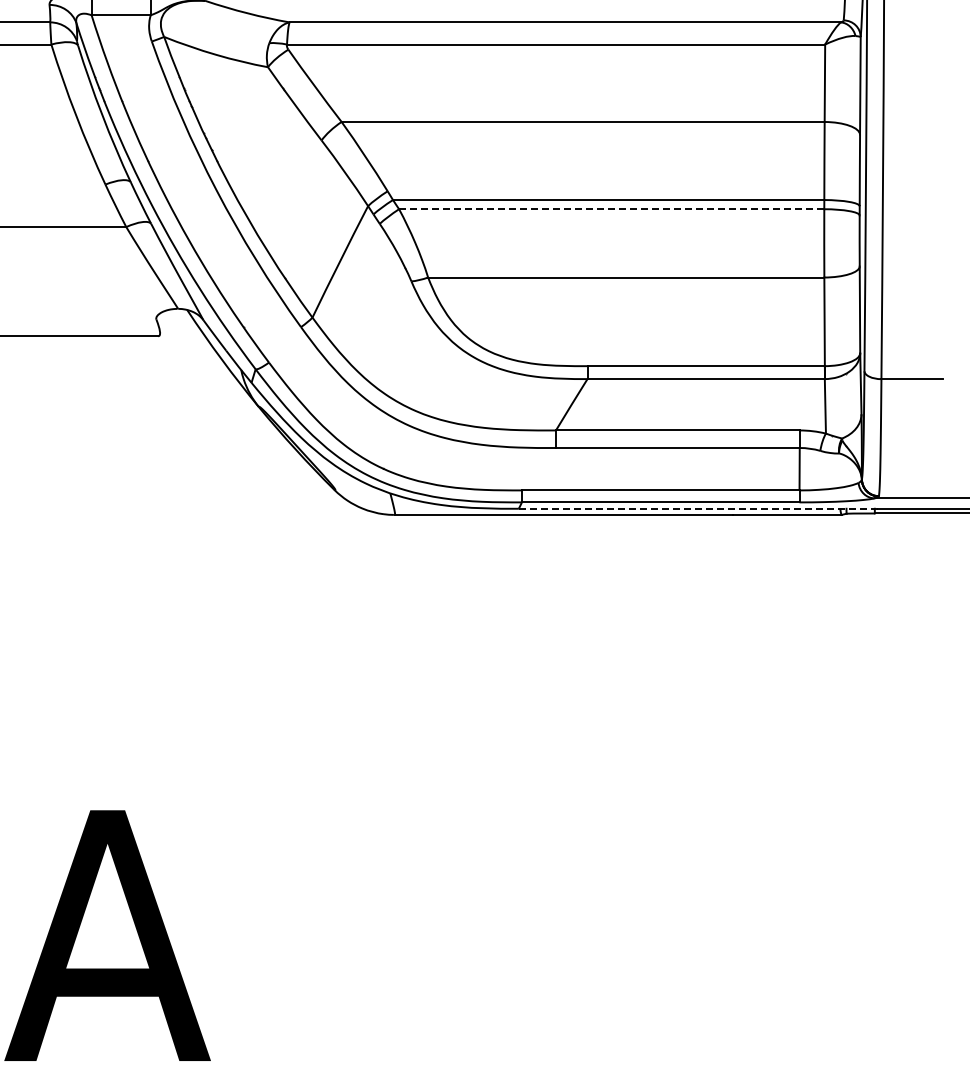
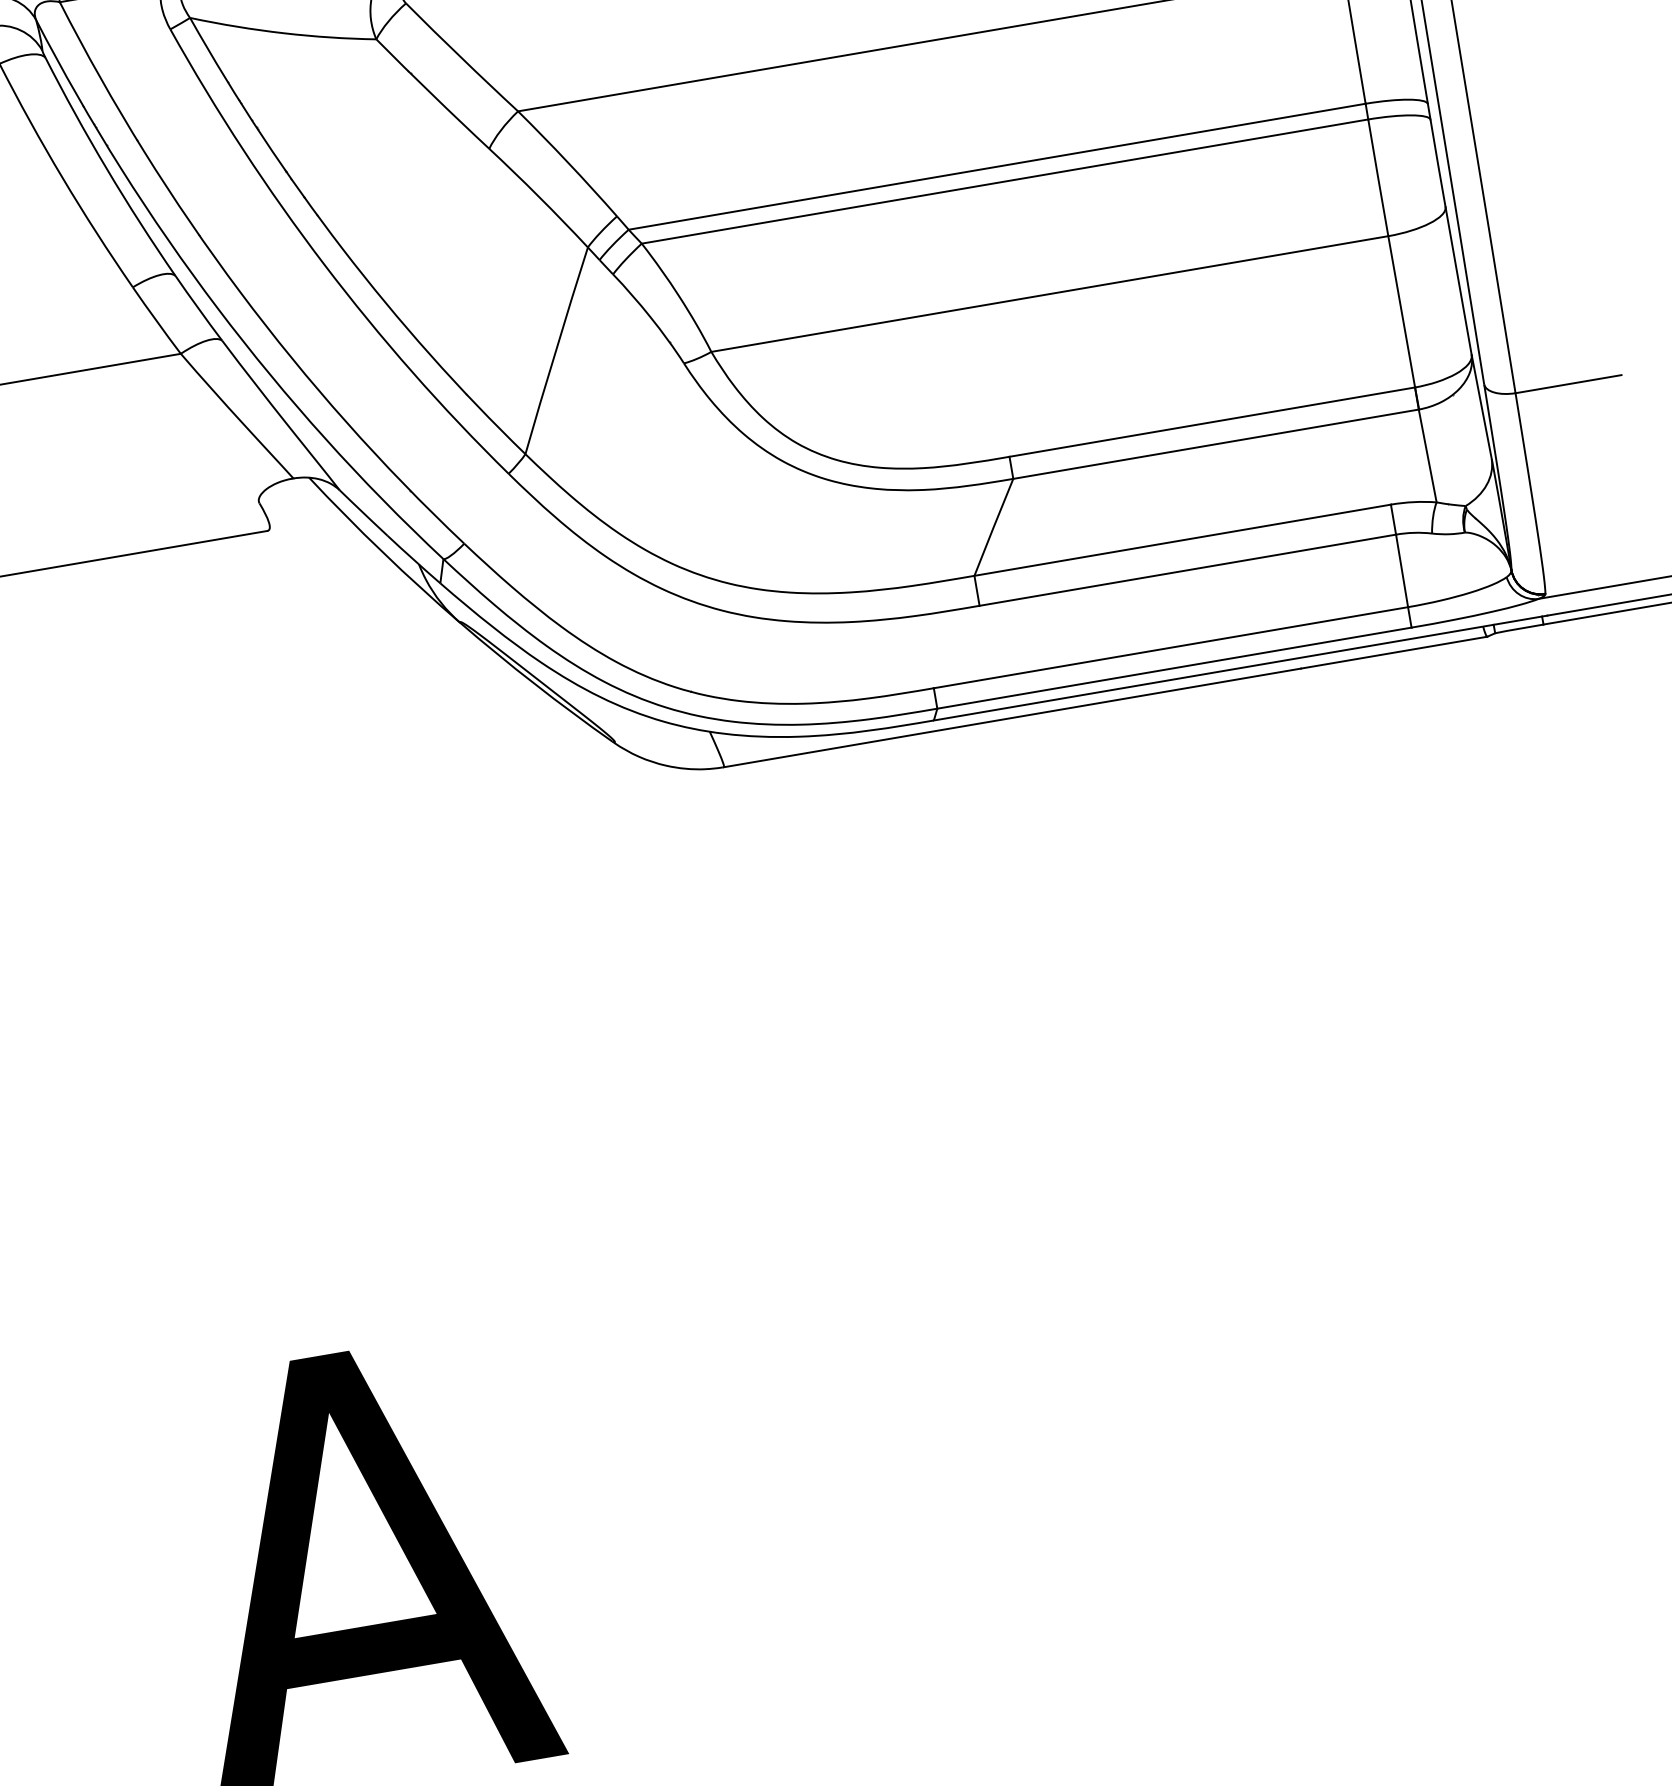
line: (611, 209) -> (1004, 182), dashed -> solid
line: (698, 508) -> (1240, 667), dashed -> solid

